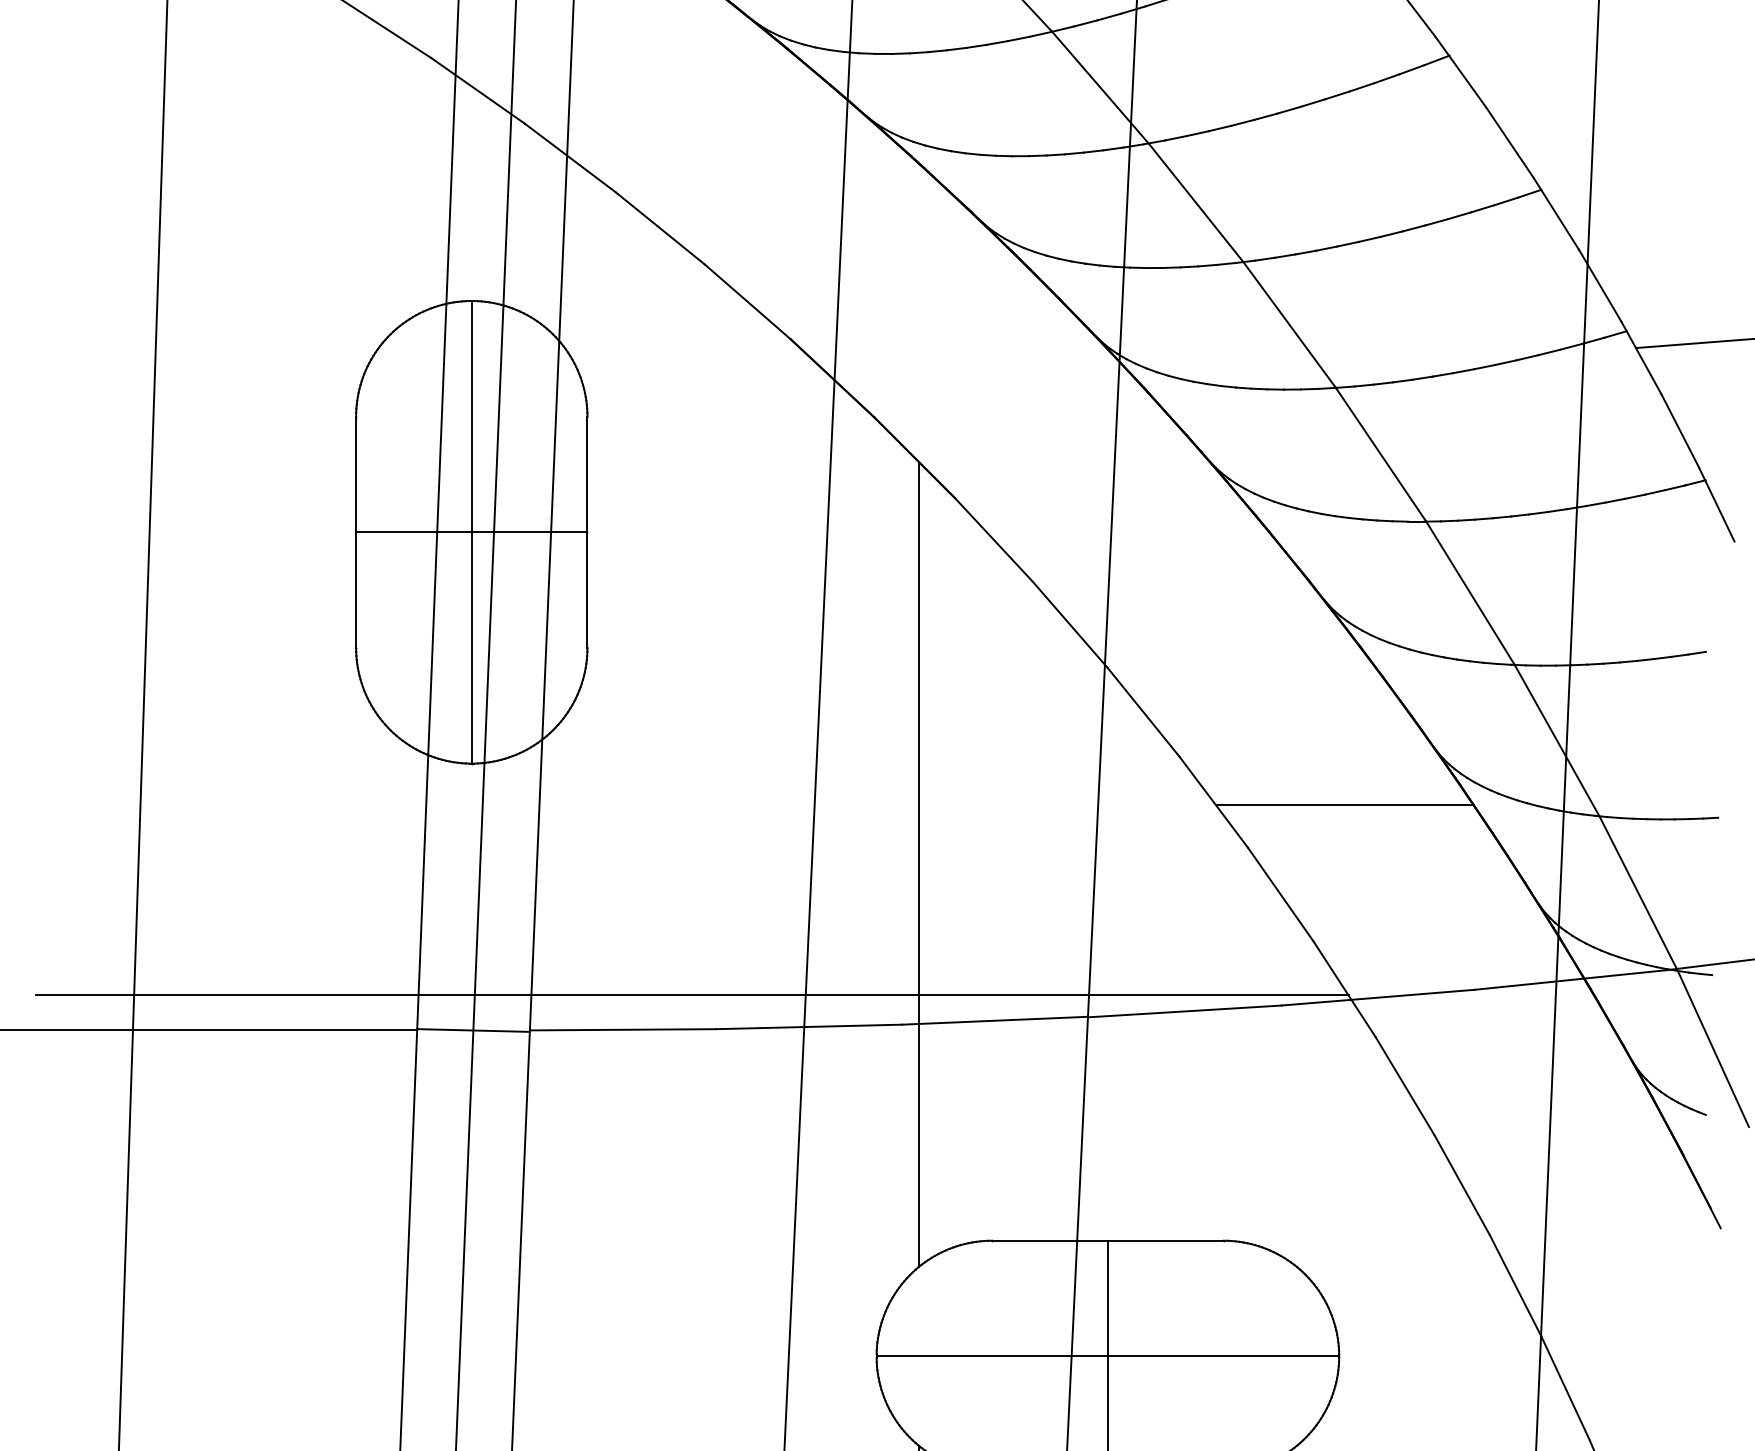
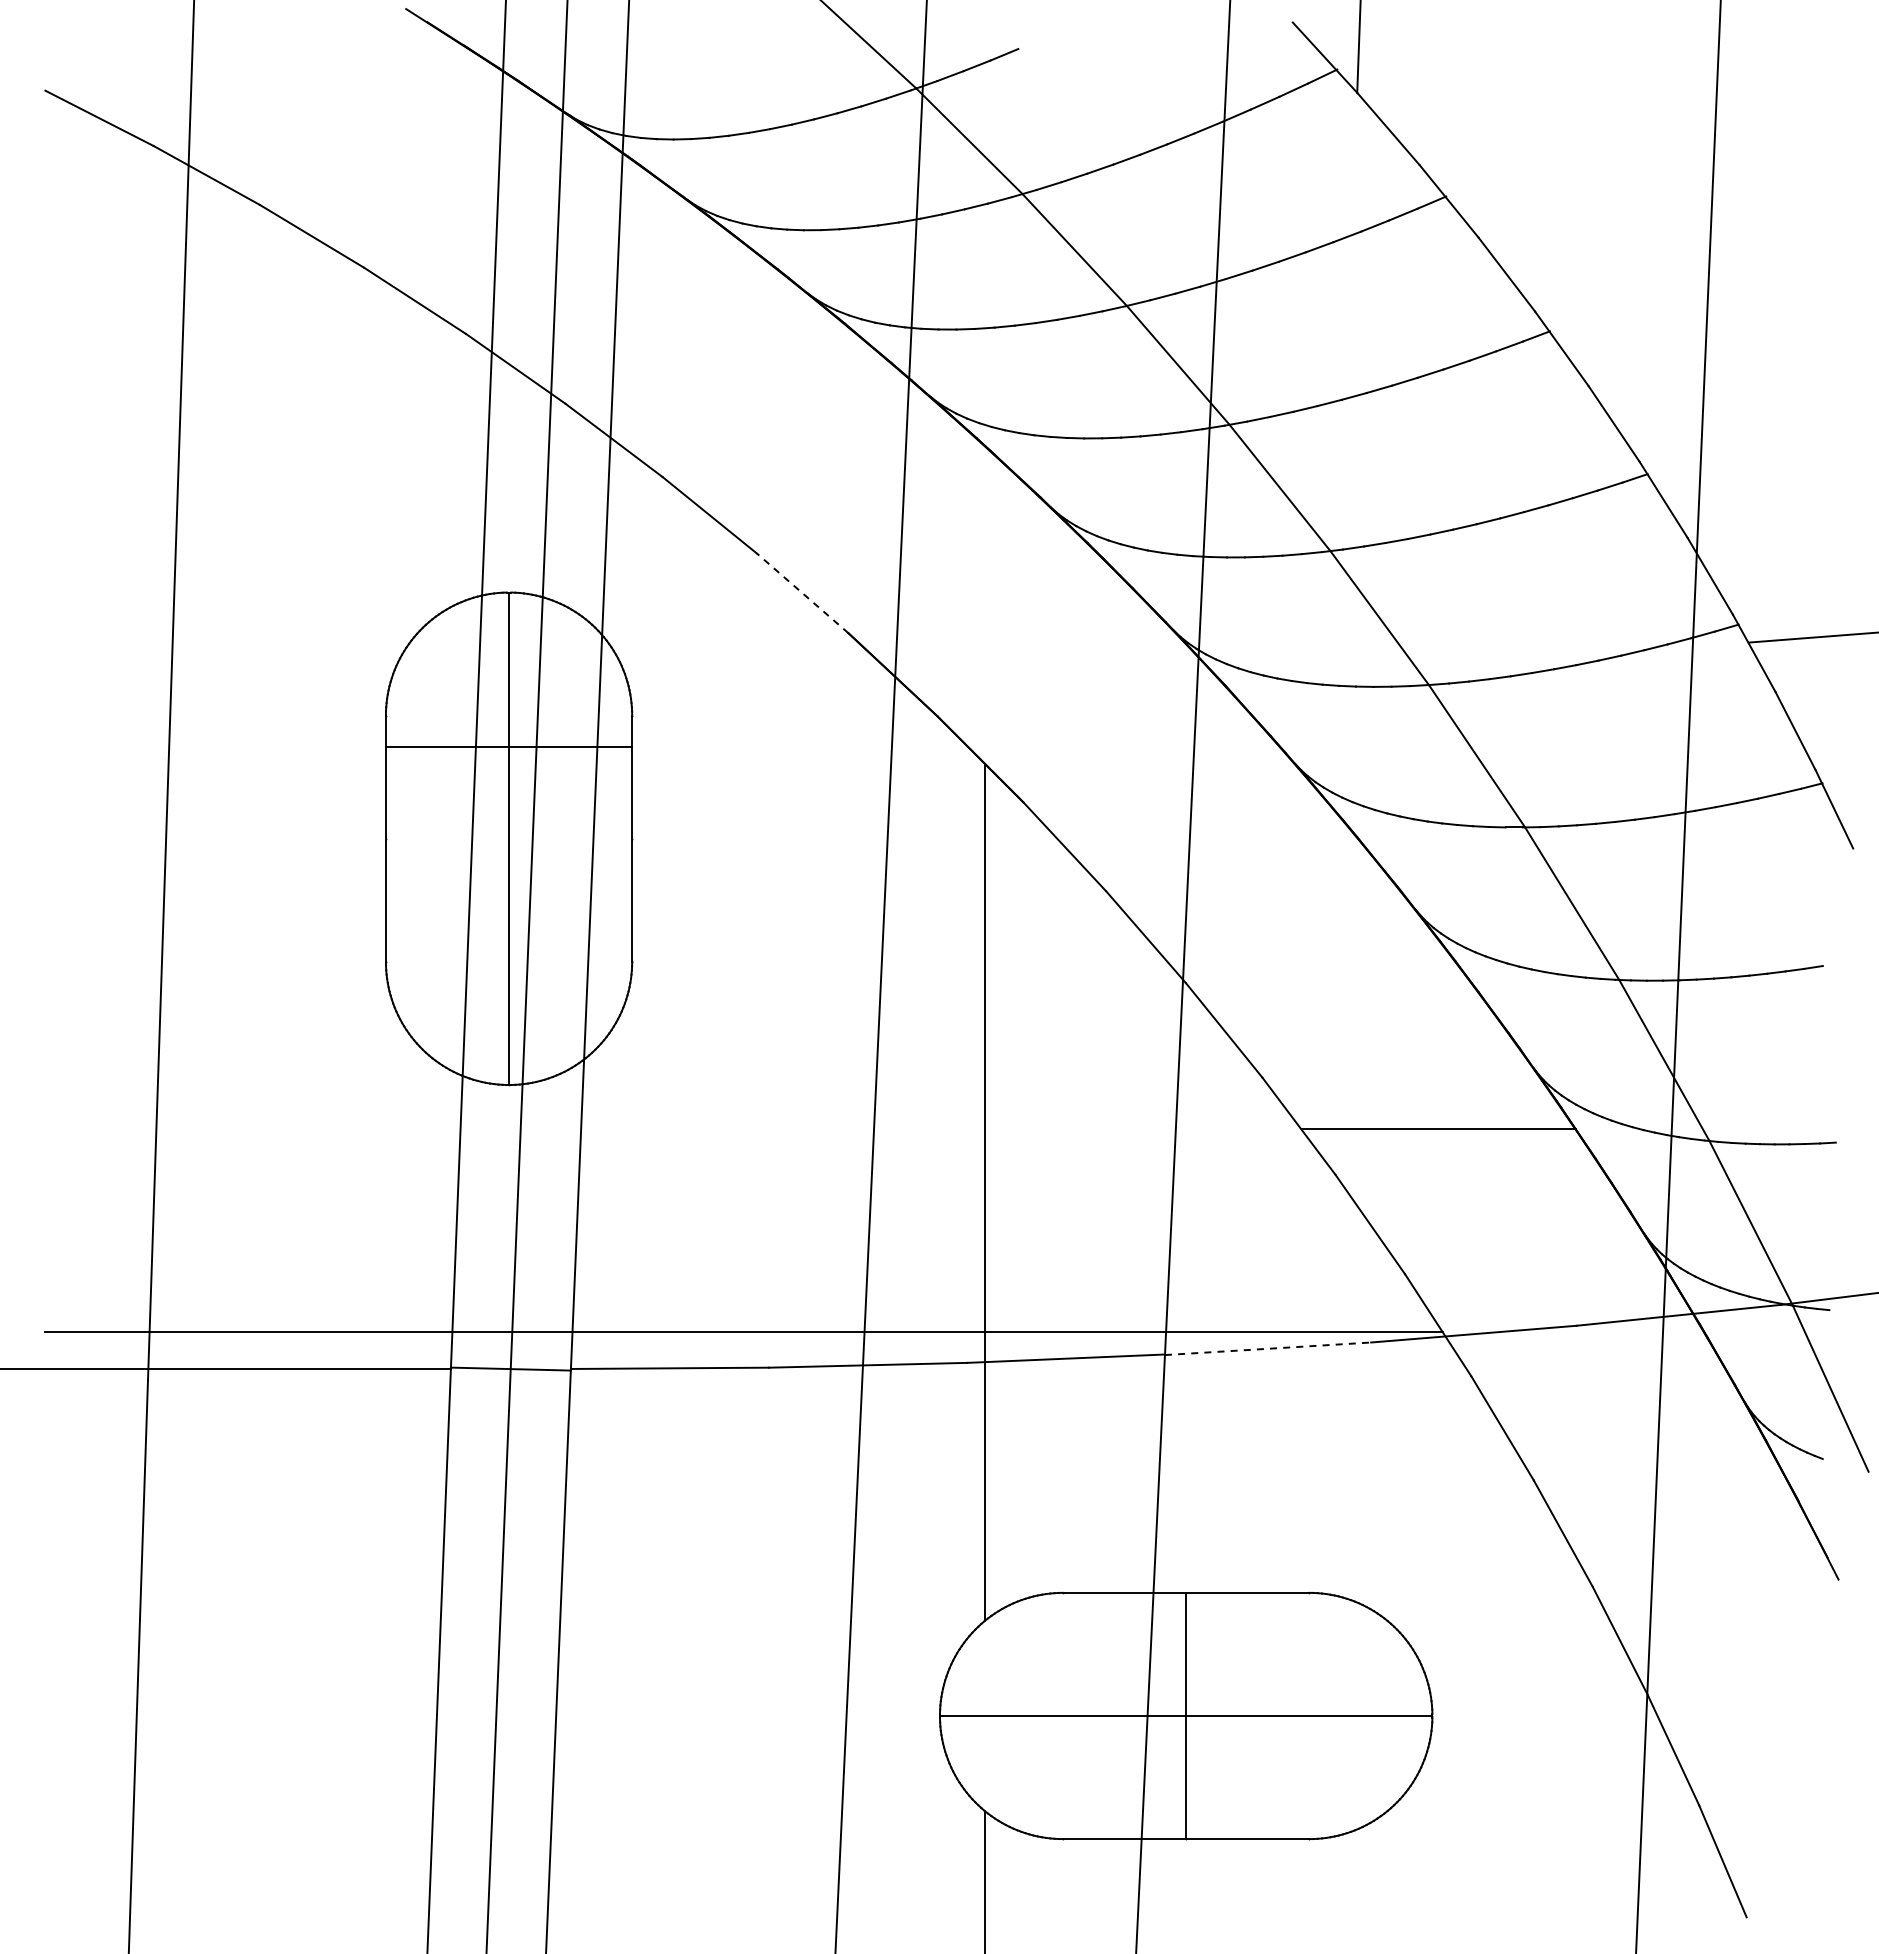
line: (747, 301) -> (802, 593), solid -> dashed
line: (471, 532) -> (508, 746), moved
line: (1185, 1011) -> (1268, 1348), solid -> dashed

